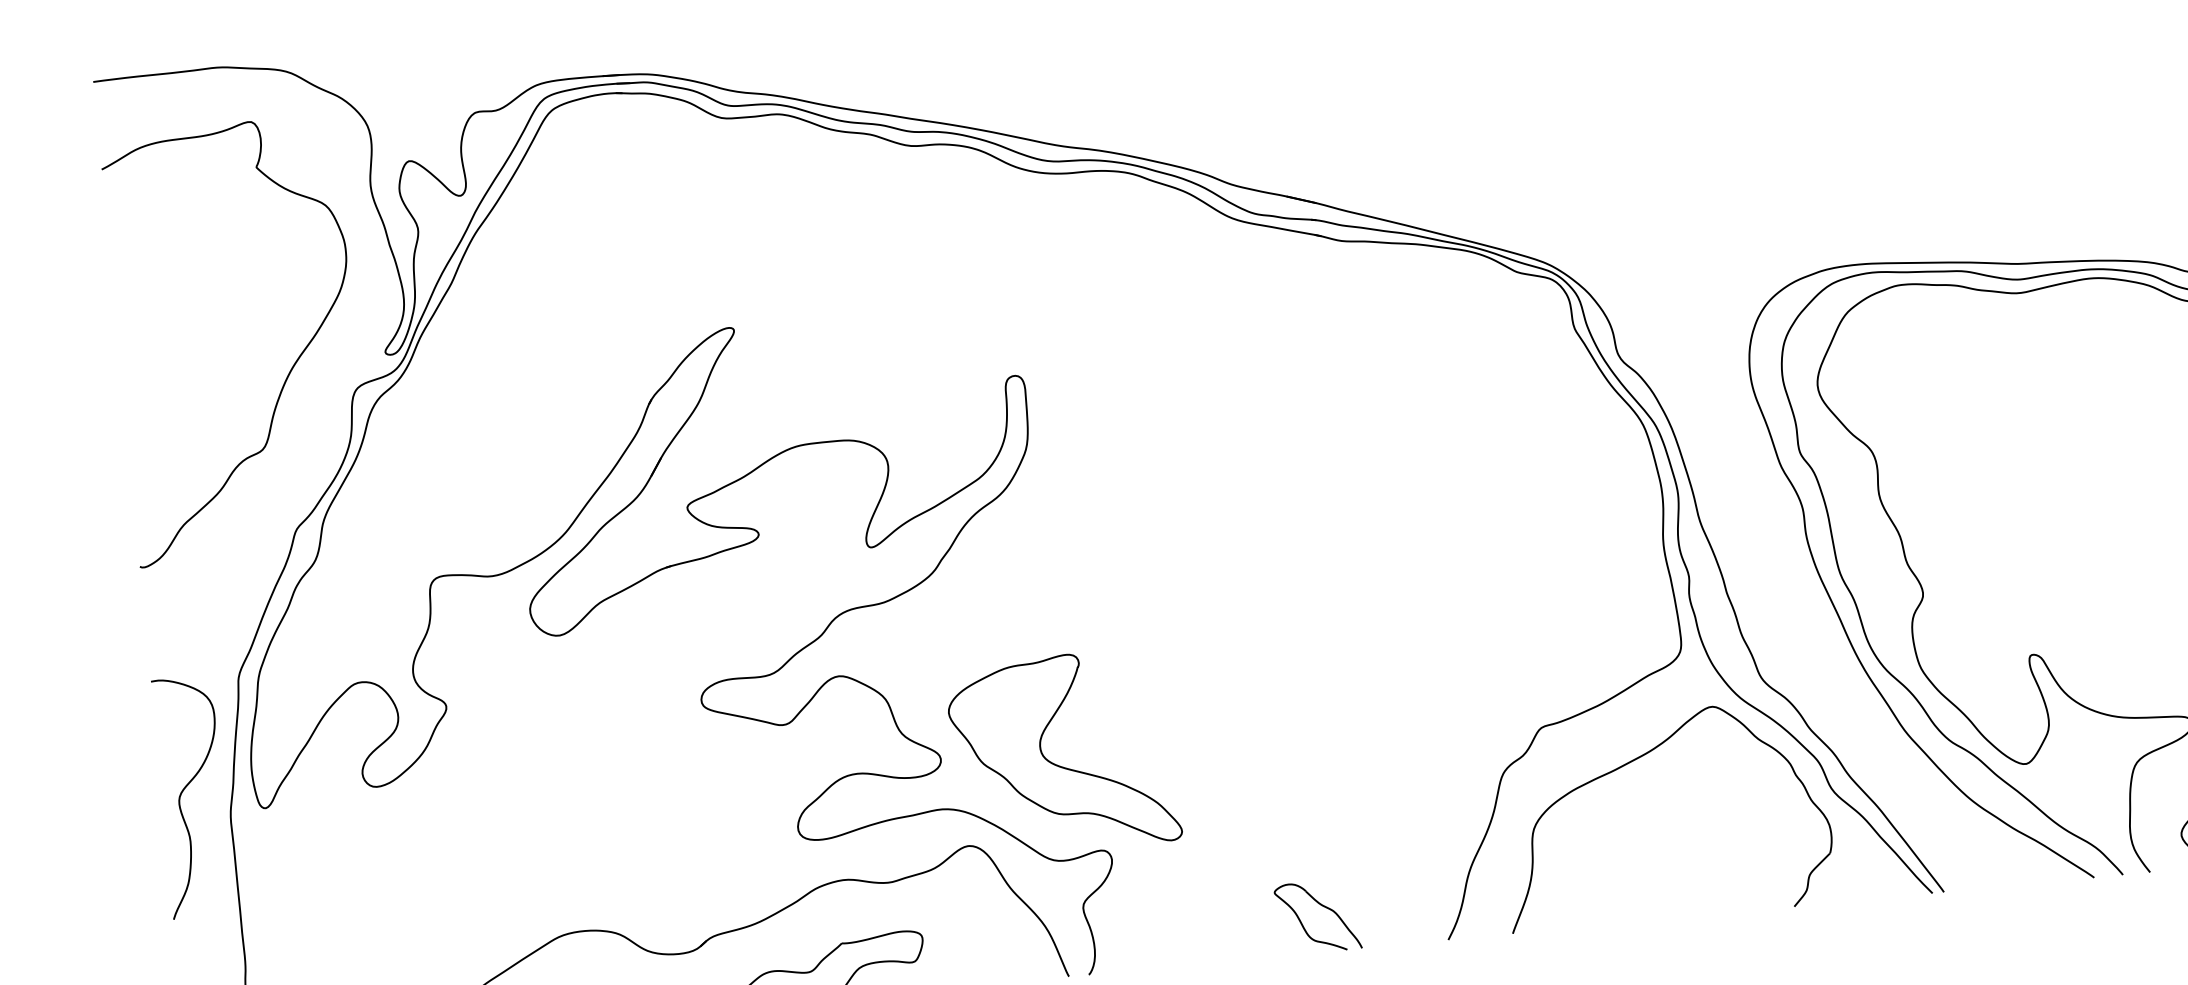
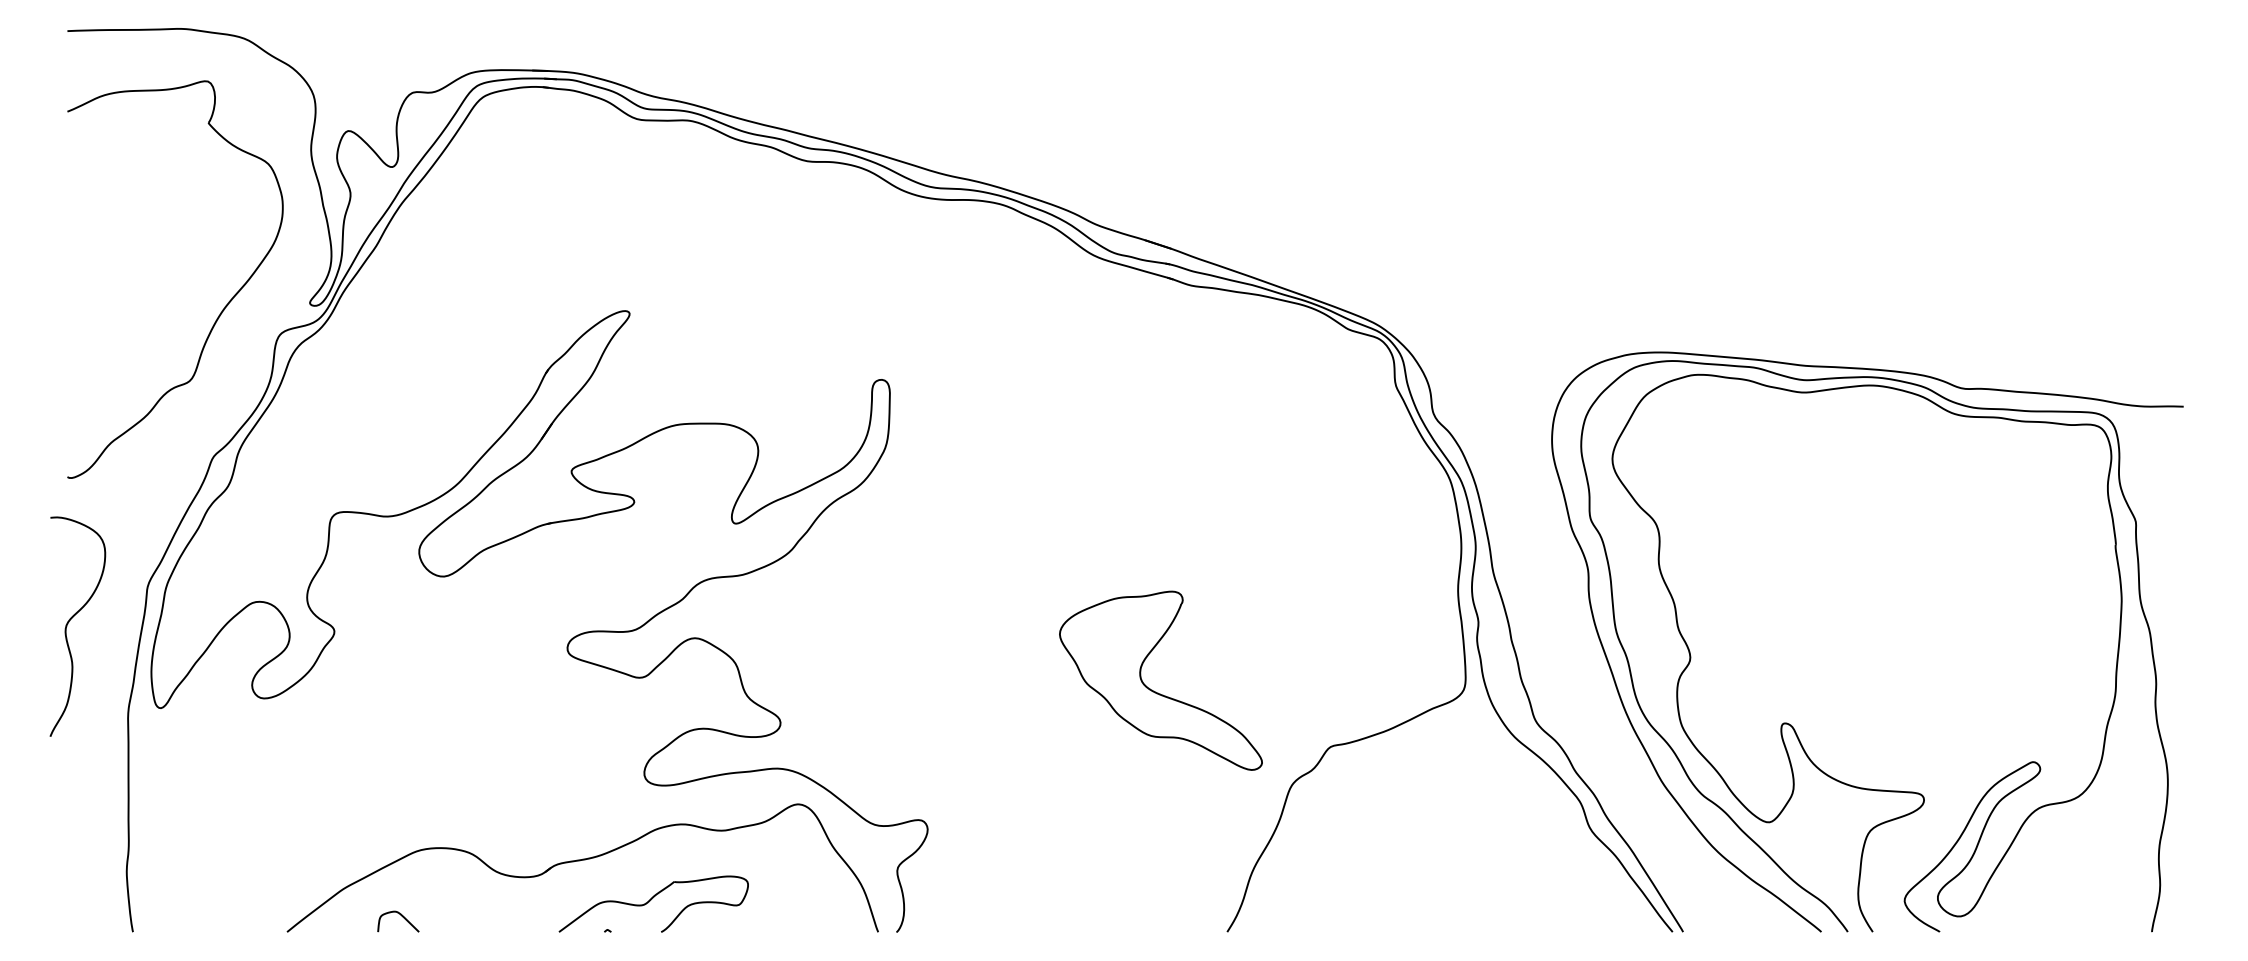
part: (1639, 758) -> (1417, 783), removed
part: (1055, 763) -> (1152, 689), moved
curve: (182, 793) -> (69, 622), moved
part: (1323, 907) -> (1116, 891), removed

